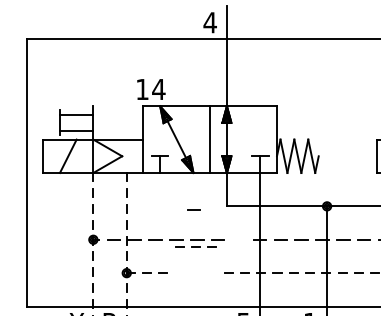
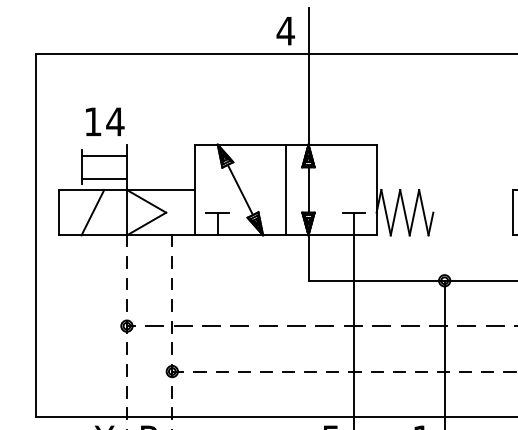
text: (151, 89) -> (105, 121), moved
line: (193, 209) -> (324, 325), moved
line: (195, 246) -> (265, 370), moved

